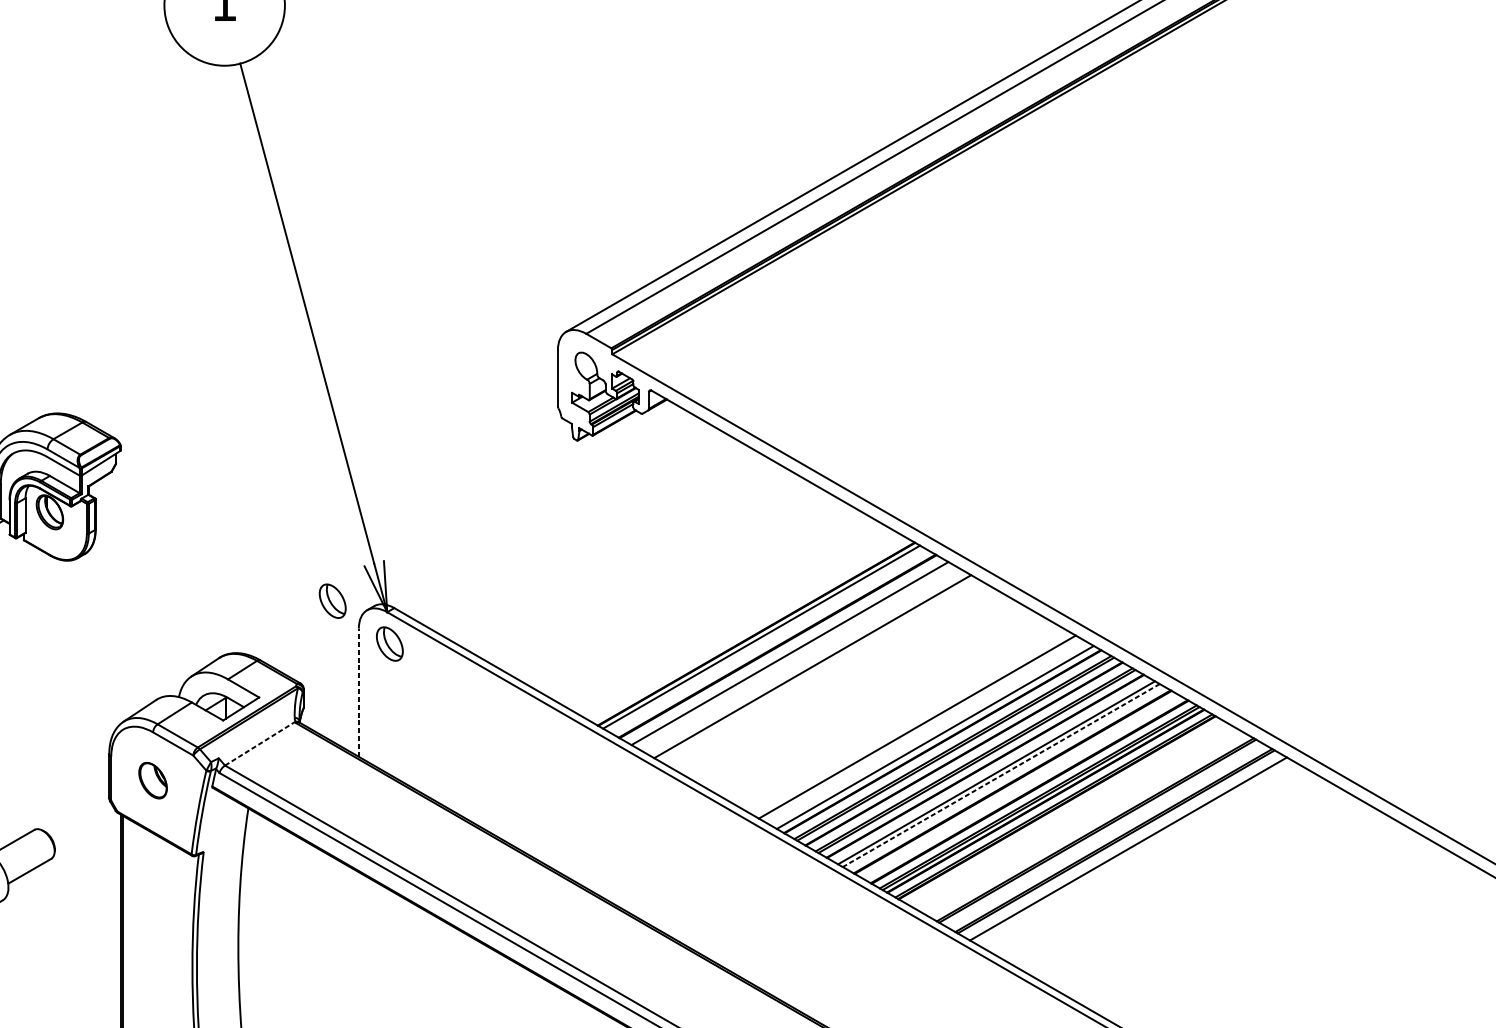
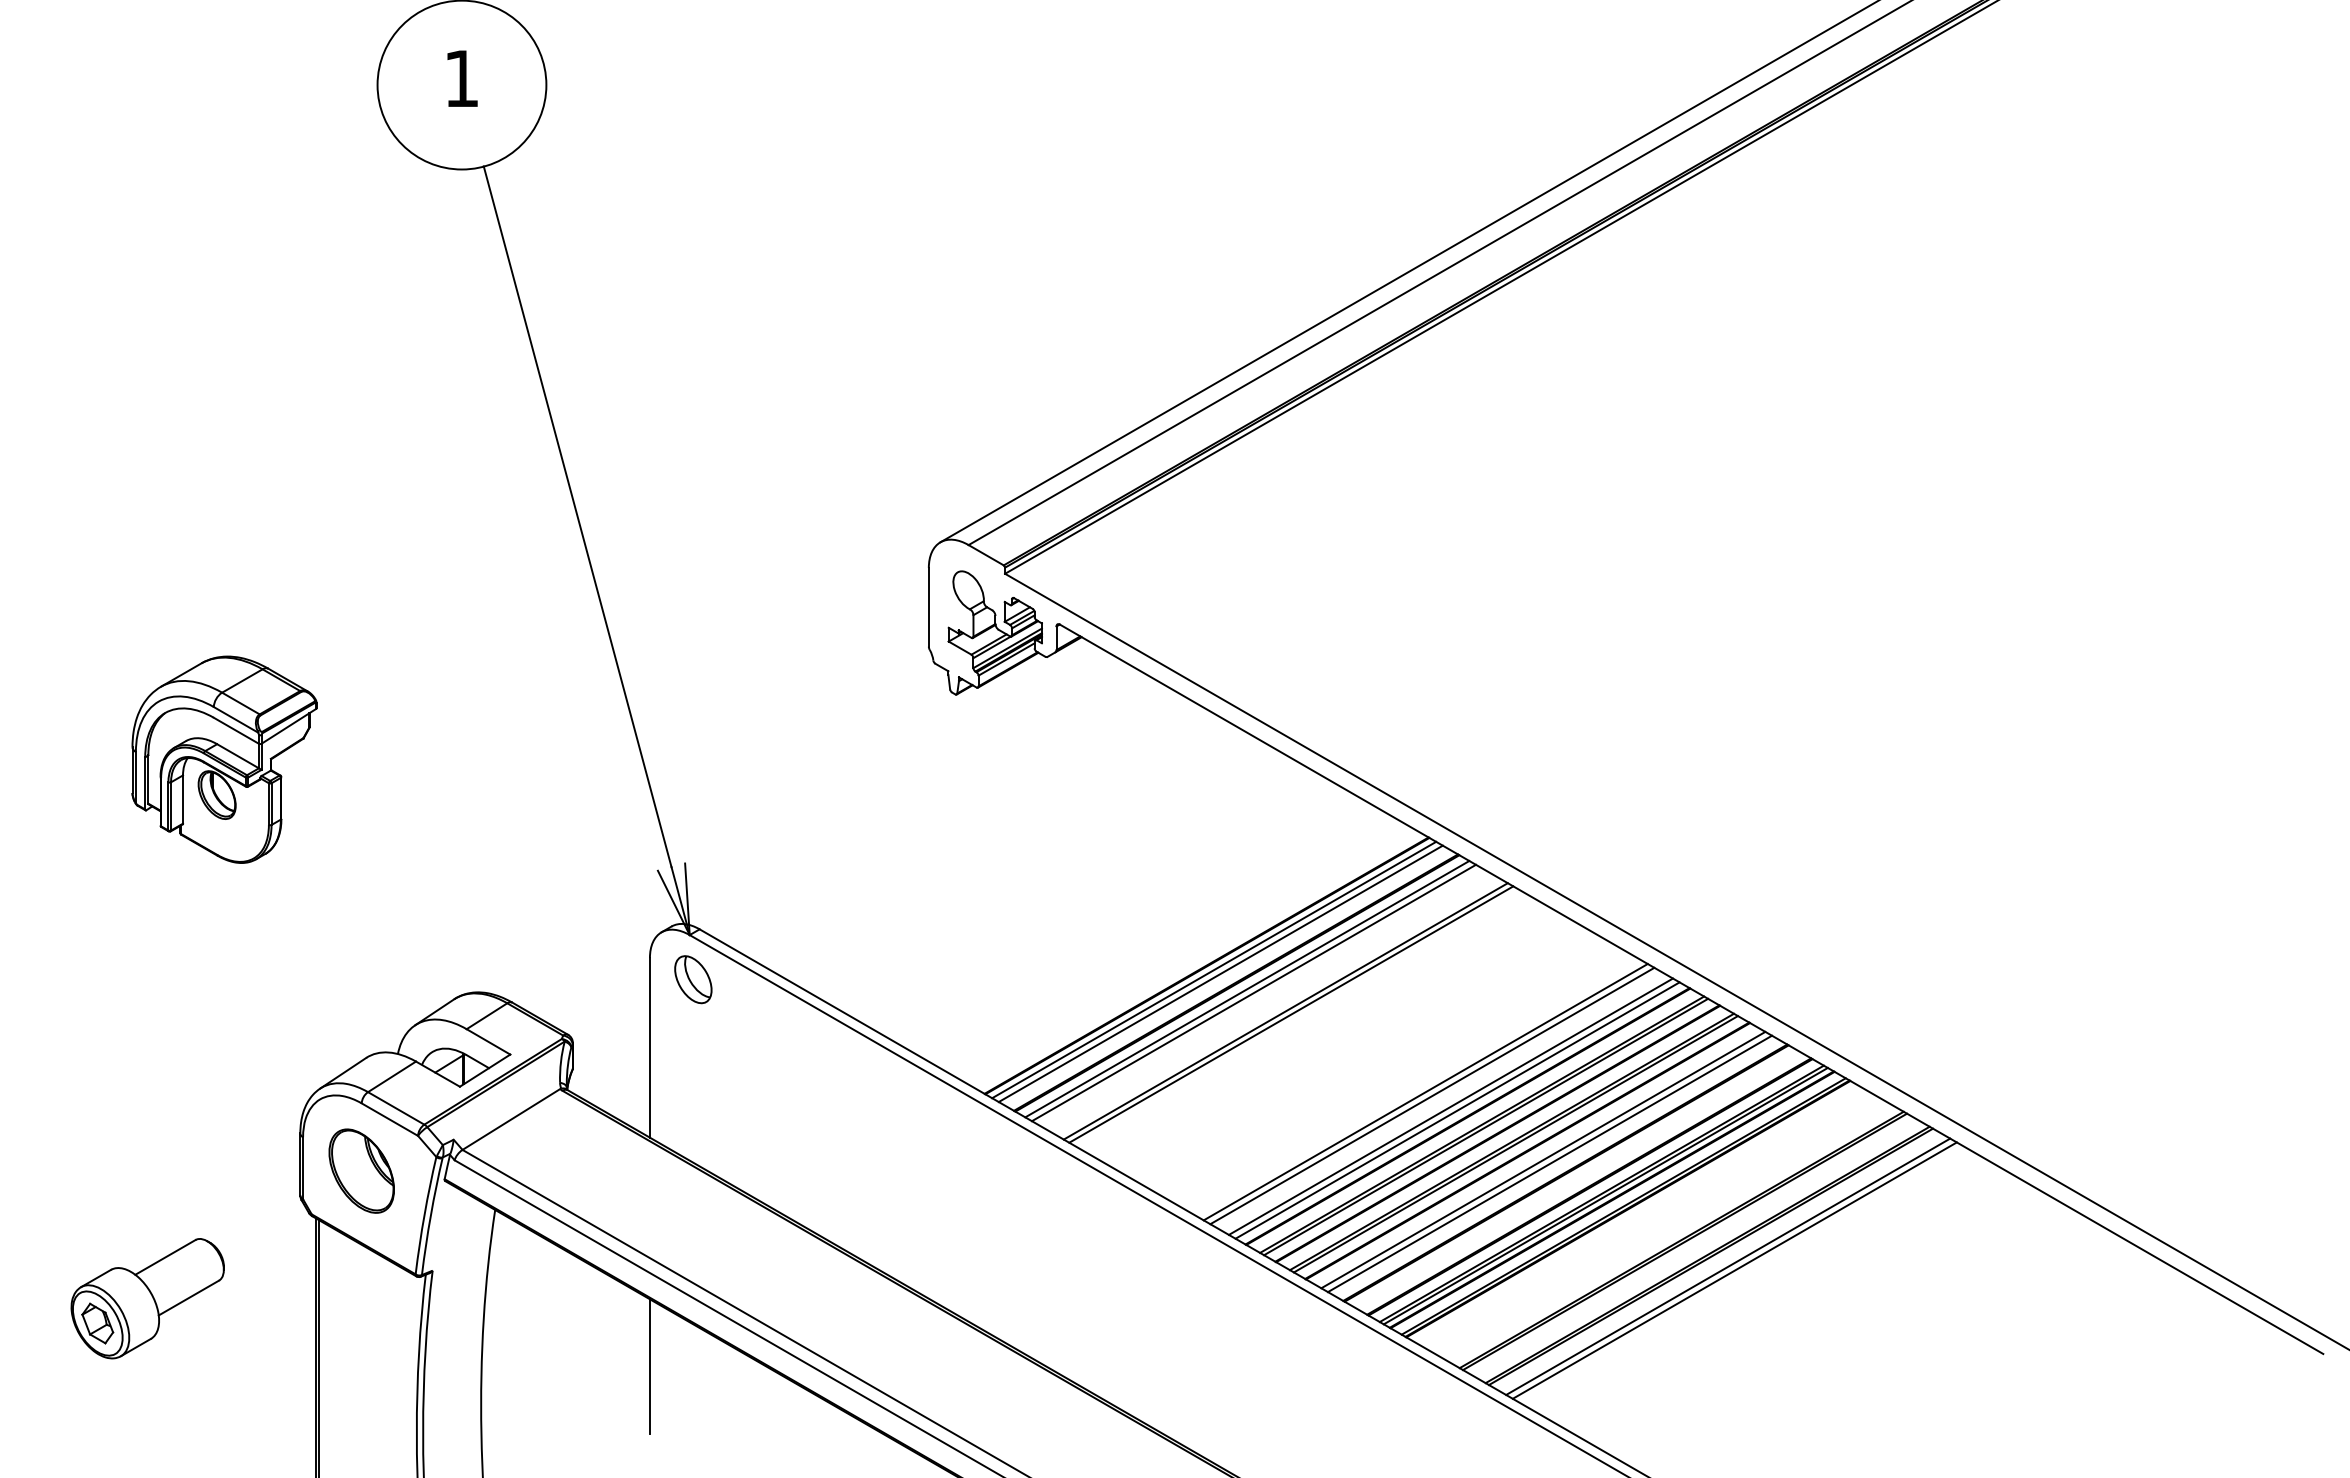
part: (332, 601) -> (613, 919), removed
line: (766, 639) -> (1220, 973), added
line: (785, 650) -> (1247, 988), added
line: (816, 668) -> (1291, 1014), added
line: (358, 692) -> (649, 1047), dashed -> solid
line: (912, 724) -> (1425, 1092), added
line: (930, 734) -> (1450, 1106), added
line: (260, 743) -> (511, 1119), dashed -> solid
line: (1000, 775) -> (1549, 1164), dashed -> solid
part: (152, 780) -> (361, 1170), size x1.67
line: (1133, 851) -> (1734, 1270), added
line: (358, 920) -> (649, 1366), added

